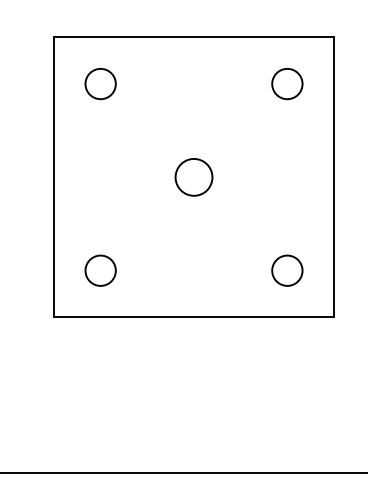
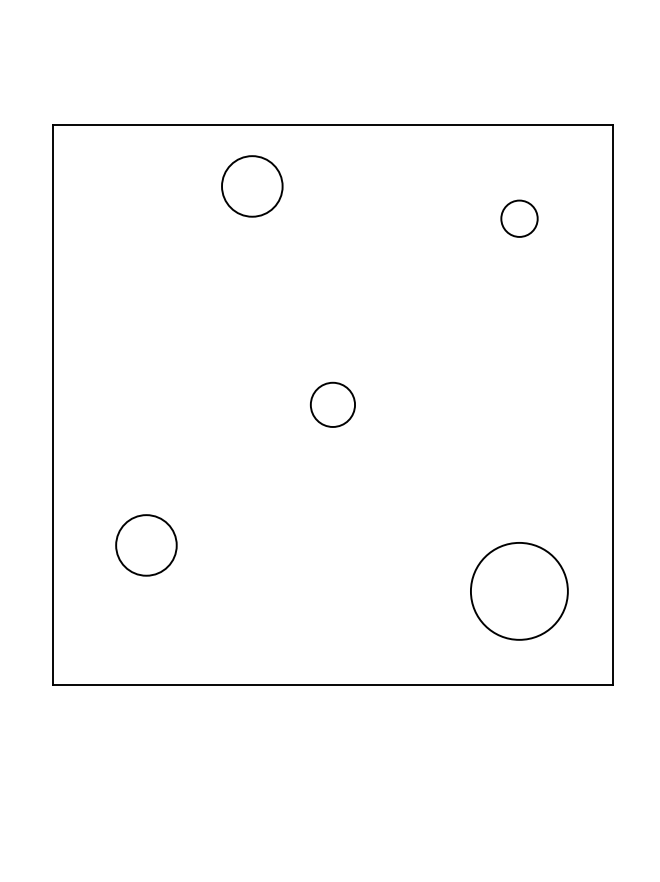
circle: (100, 84) -> (251, 187), moved
circle: (287, 84) -> (519, 219), size x0.6
circle: (193, 176) -> (331, 403), size x0.6
circle: (100, 270) -> (146, 544), moved
circle: (287, 270) -> (519, 590), size x1.6

